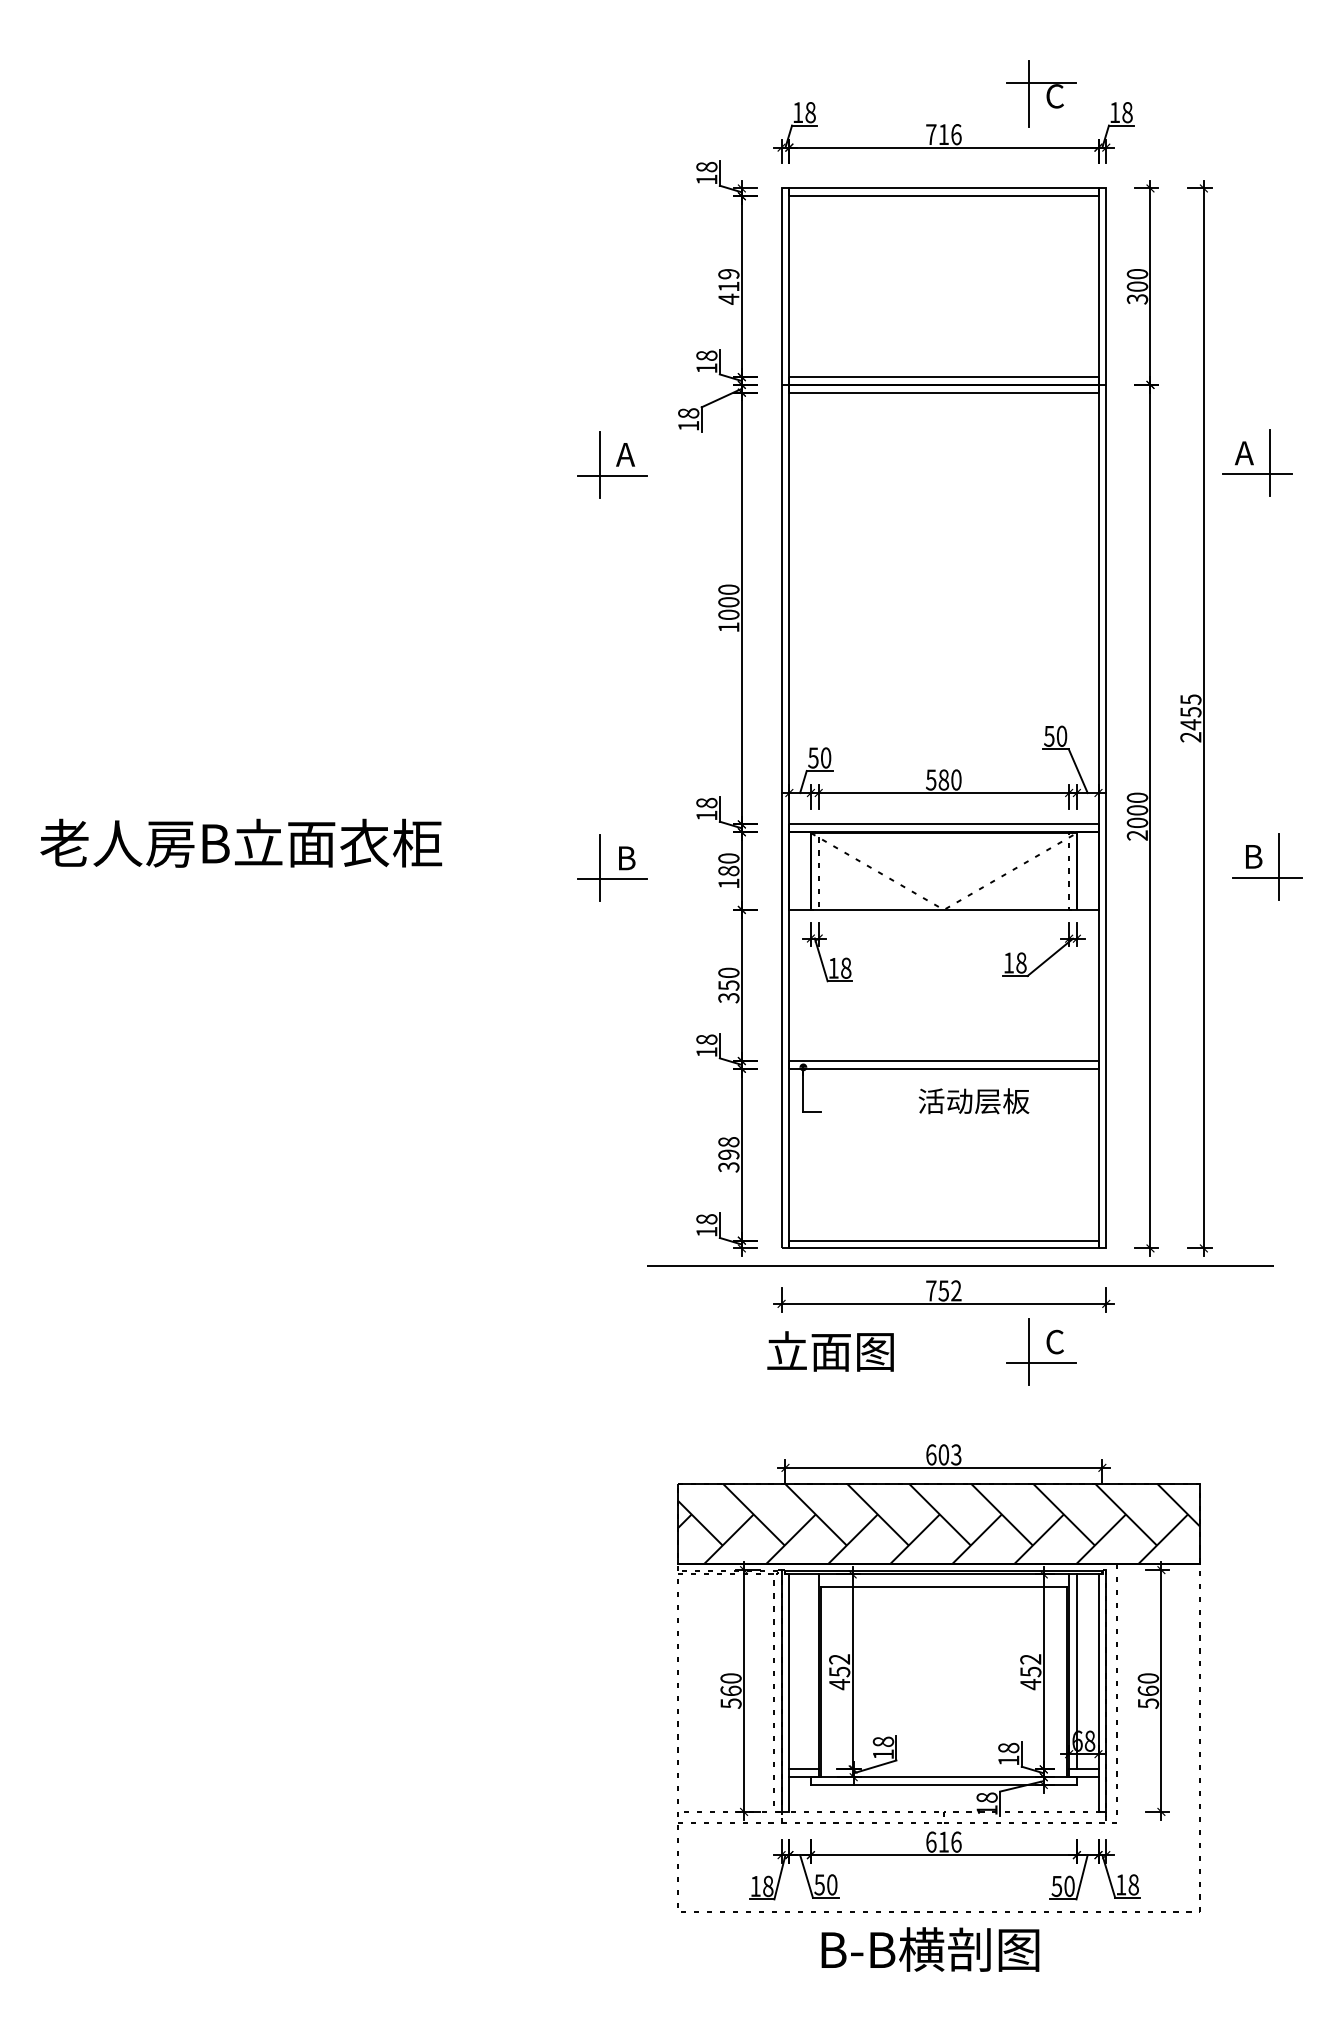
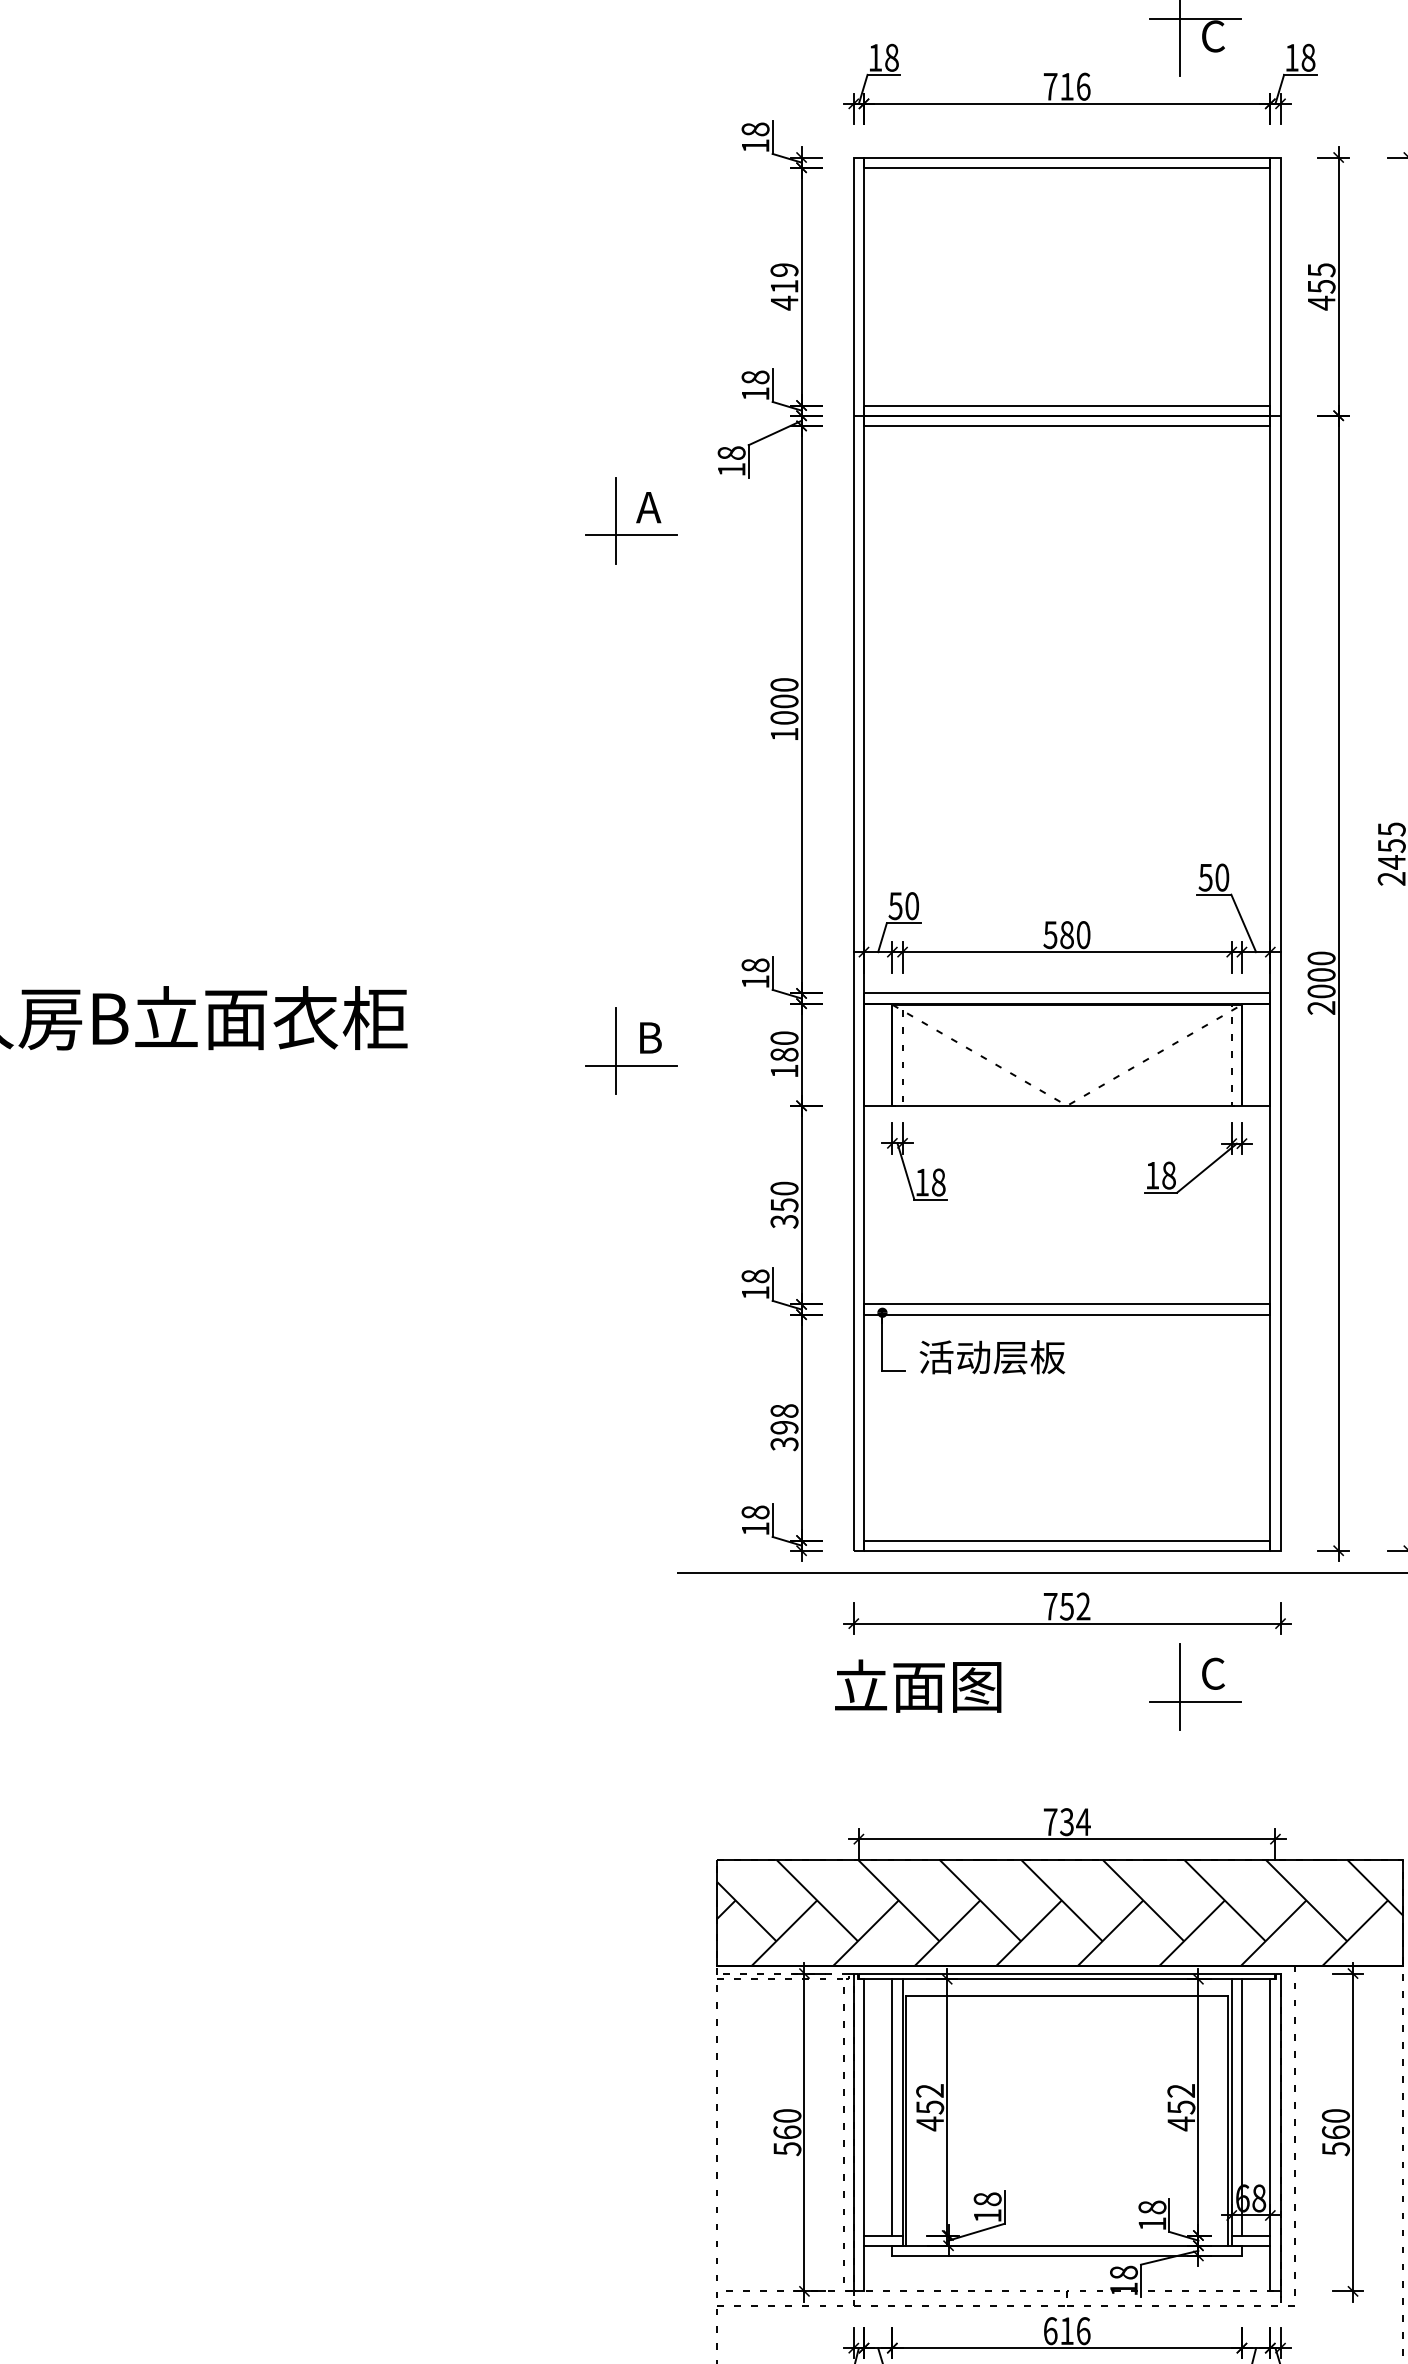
text: (1137, 286) -> (1321, 286), 300 -> 455
text: (973, 1101) -> (991, 1357), moved
text: (943, 1454) -> (1066, 1821), 603 -> 734
line: (810, 1671) -> (891, 2106), added

